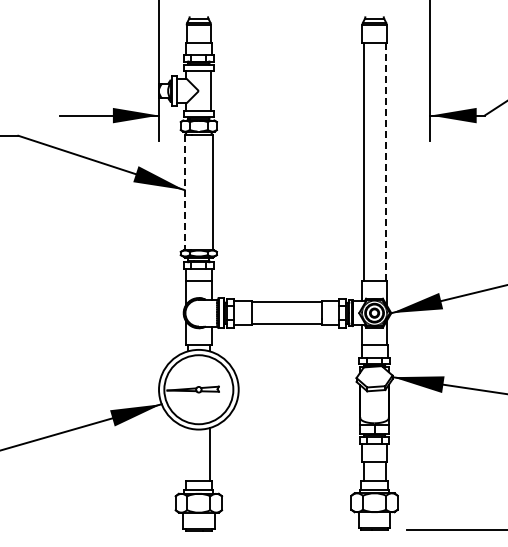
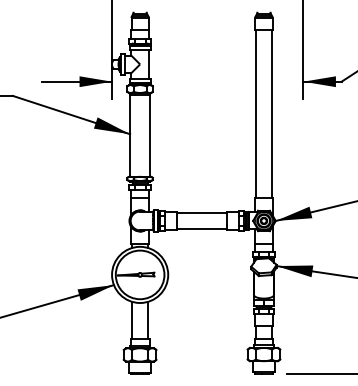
line: (385, 161) -> (271, 114), dashed -> solid
line: (184, 192) -> (130, 135), dashed -> solid
line: (187, 454) -> (132, 320), added

